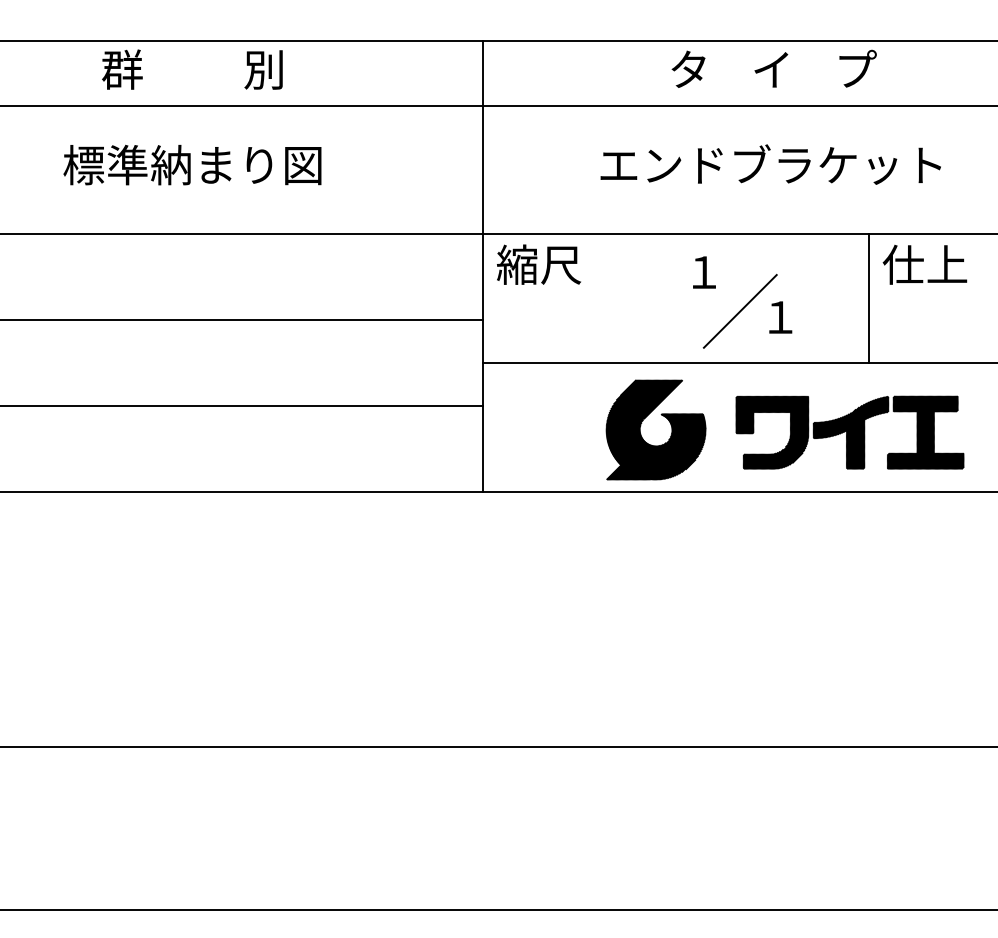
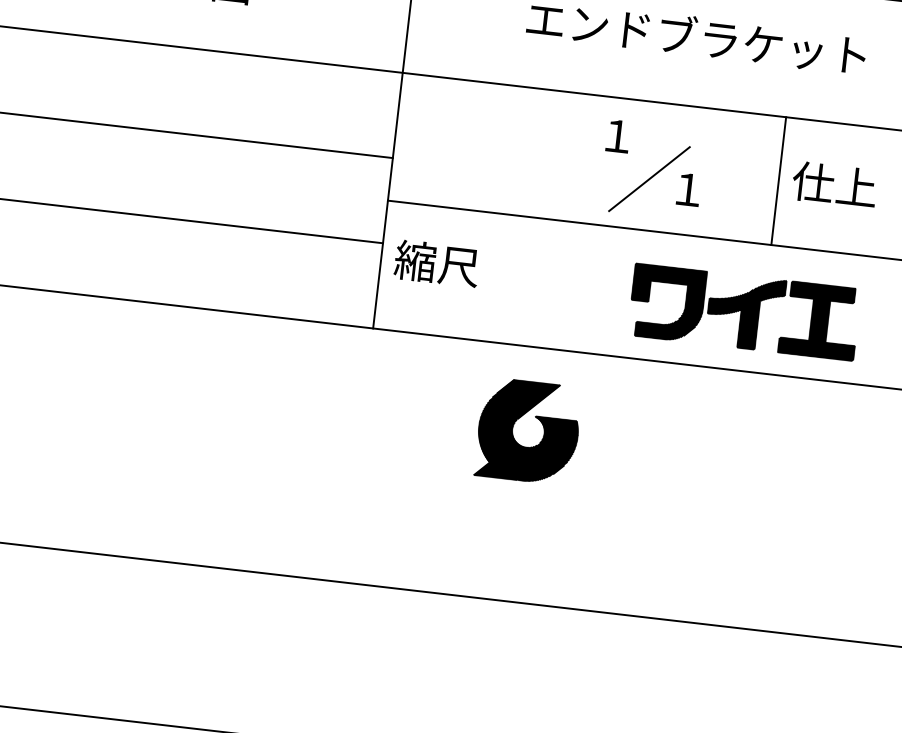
text: (539, 264) -> (437, 263), moved
text: (924, 264) -> (834, 184), moved
part: (642, 423) -> (515, 423), moved

